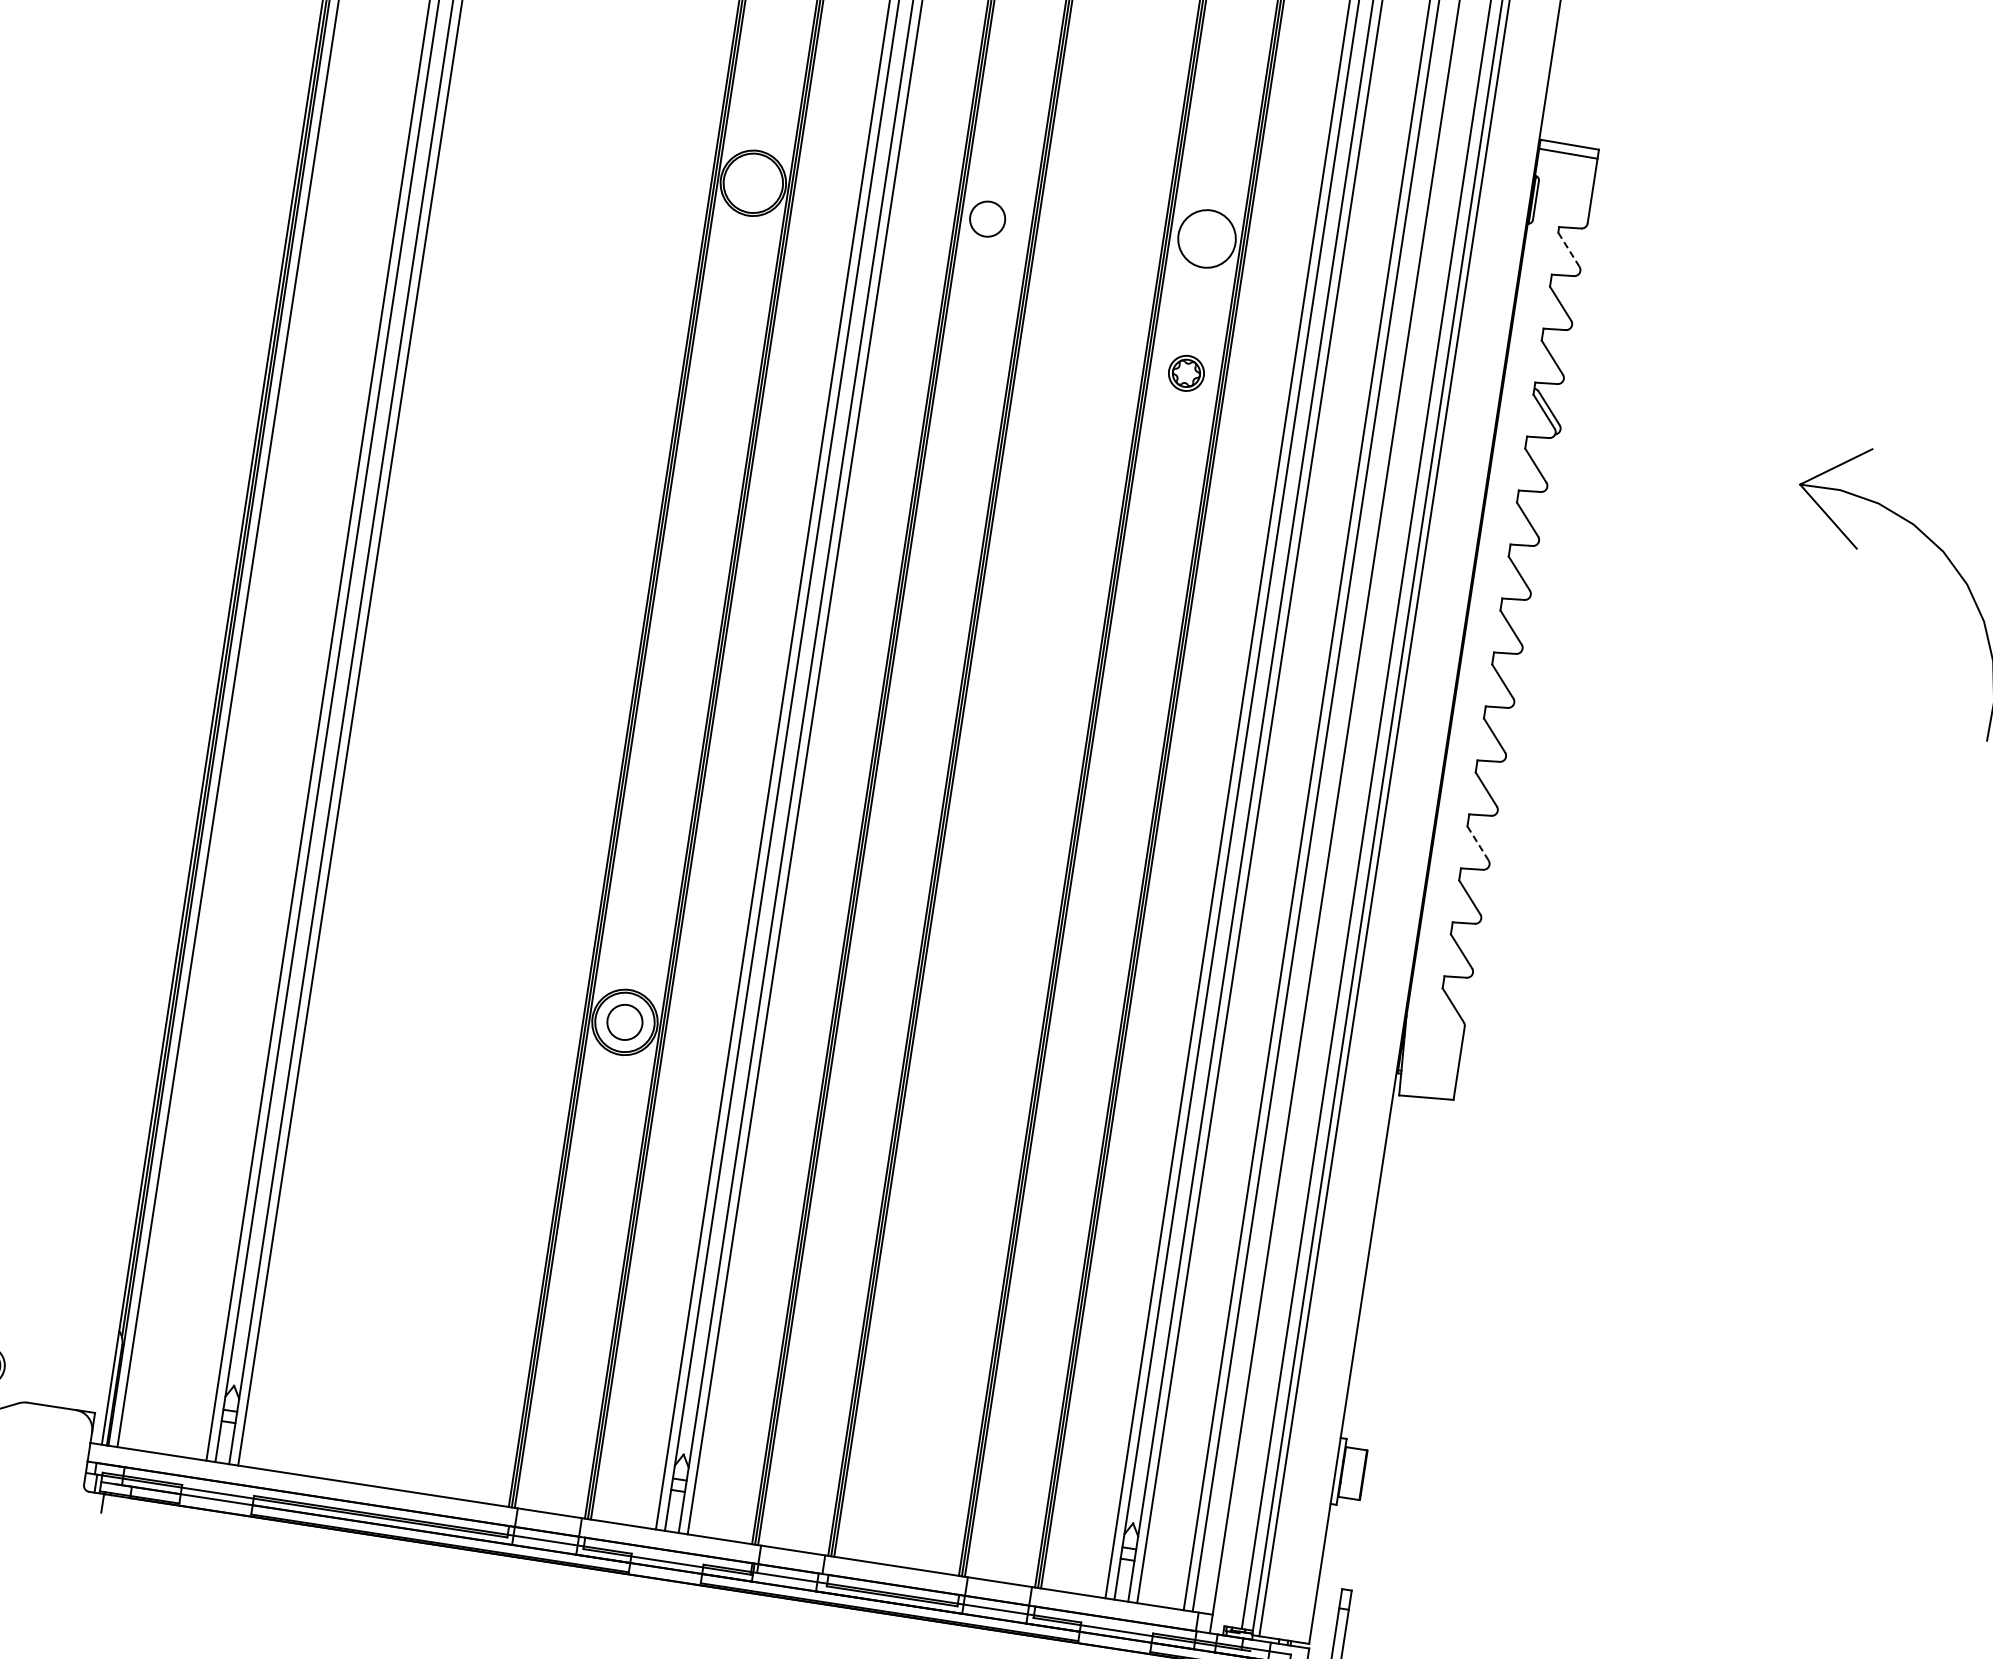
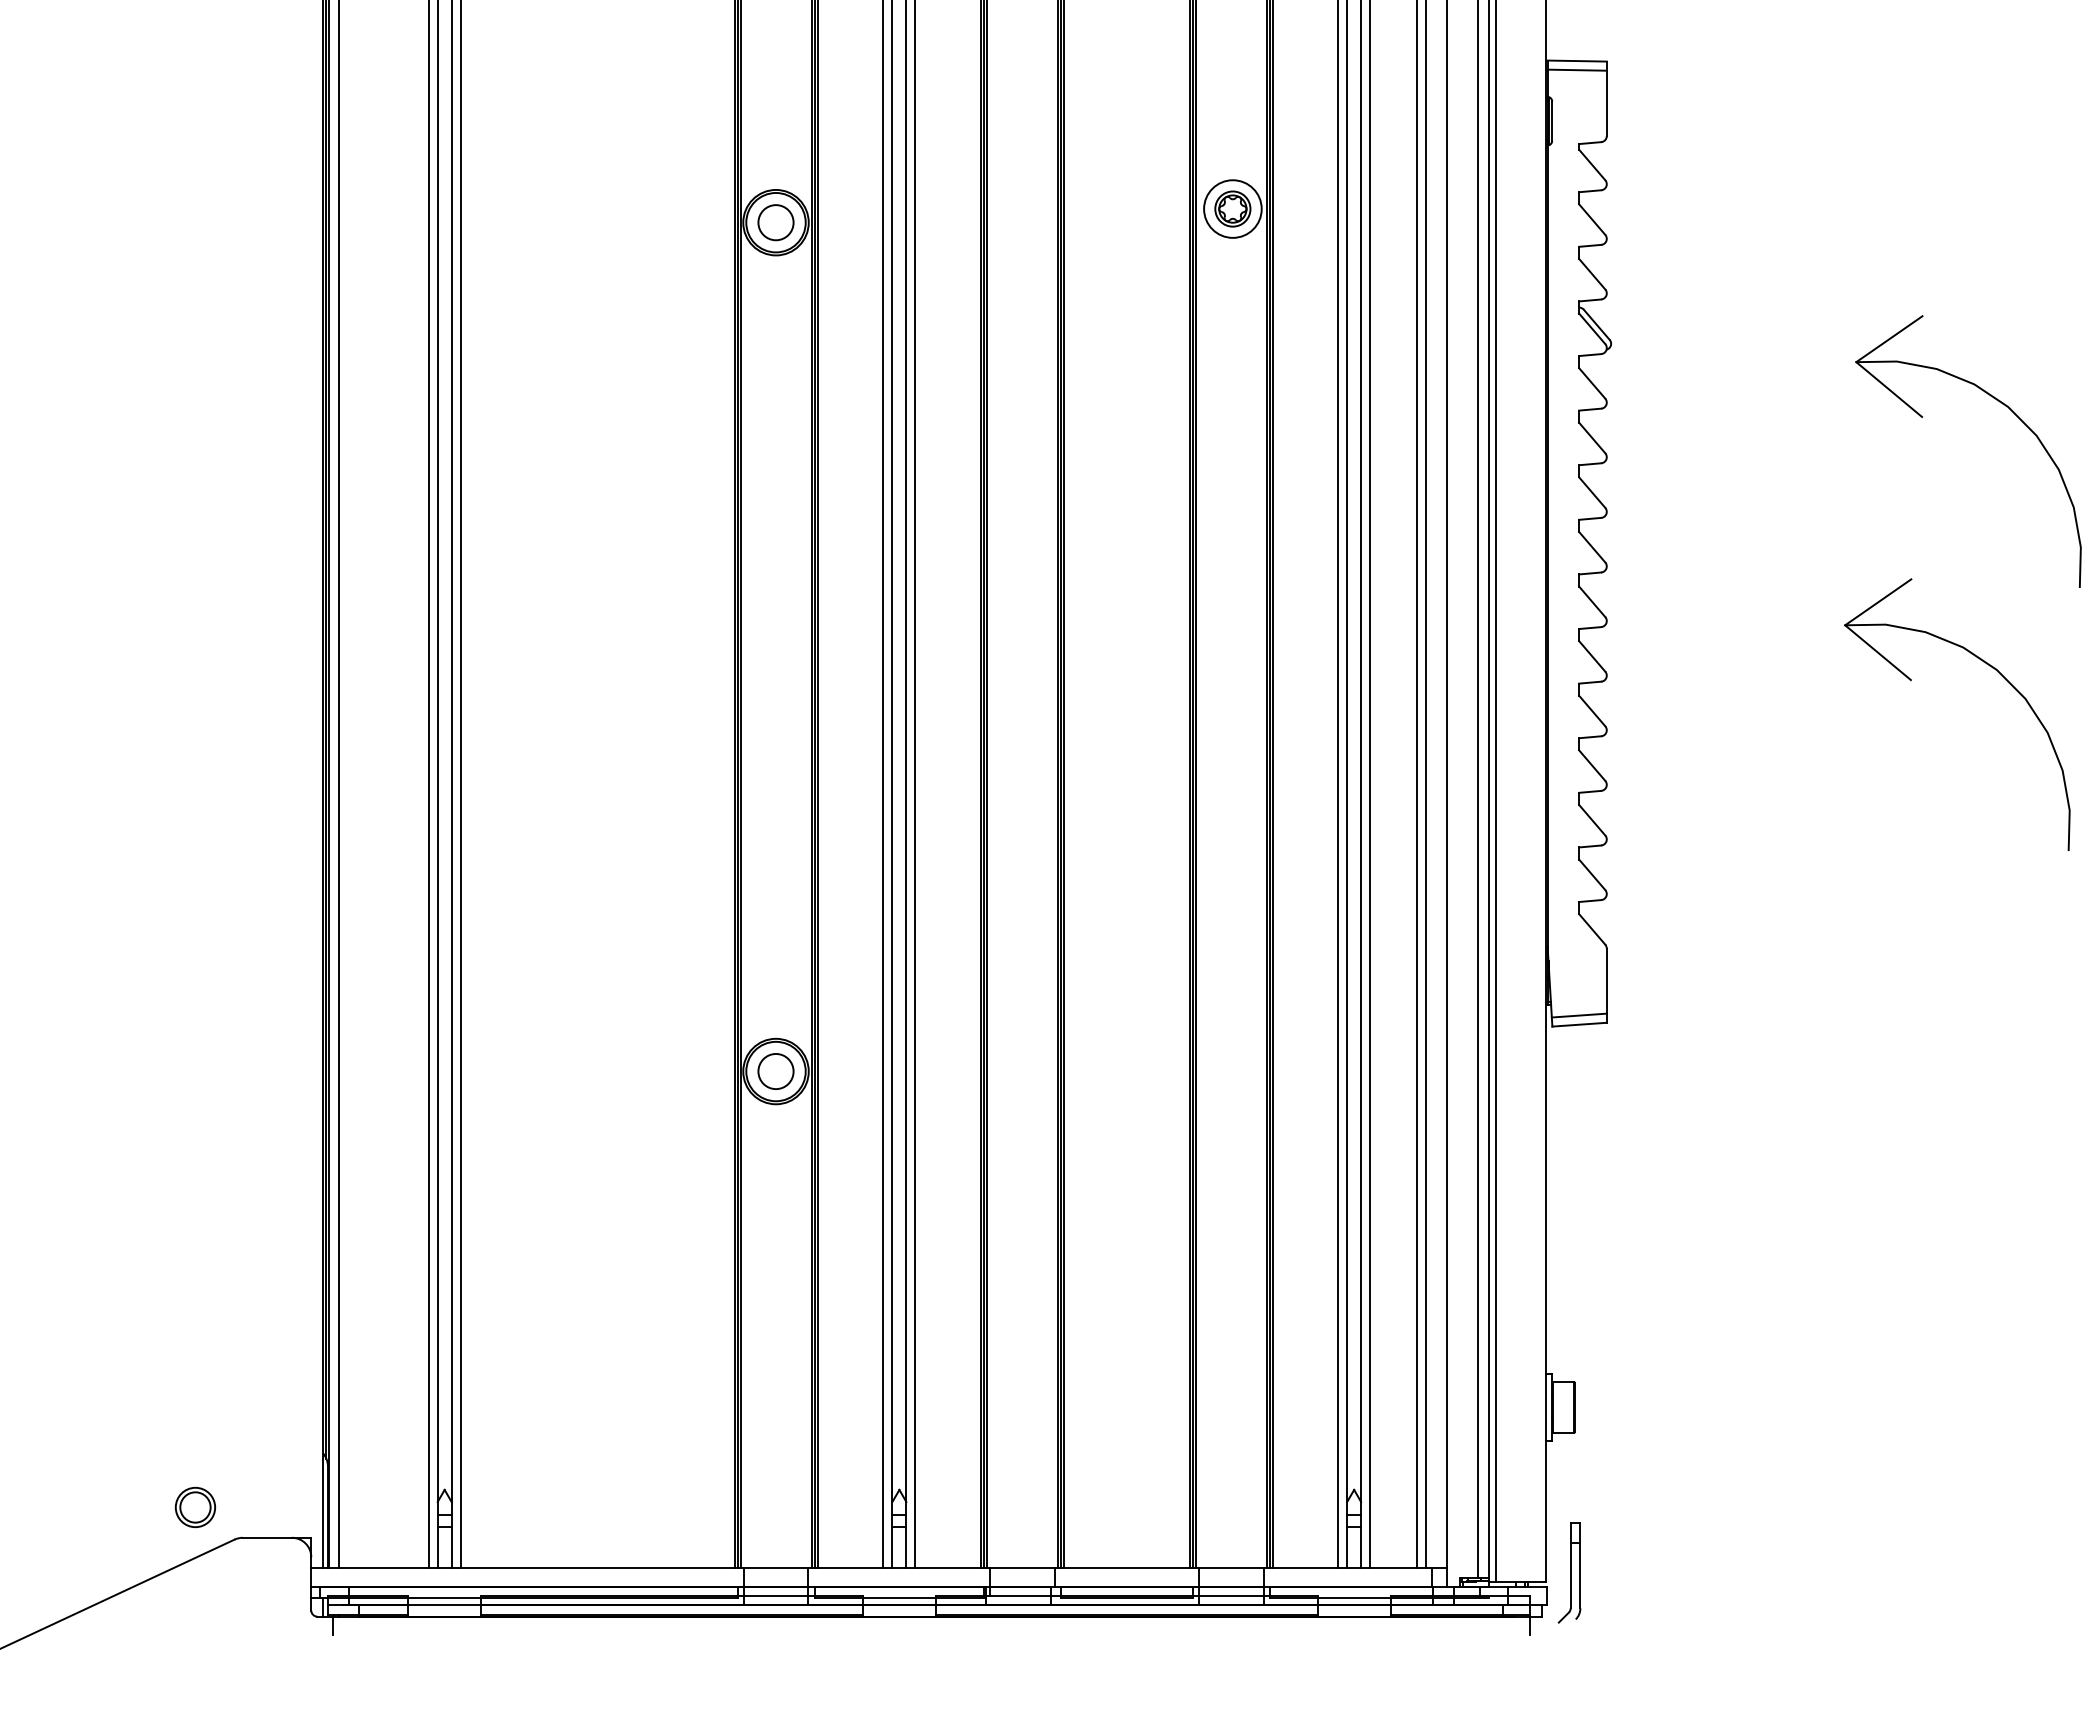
circle: (987, 218) -> (775, 222), moved
line: (1568, 249) -> (1591, 164), dashed -> solid
part: (1186, 372) -> (1232, 208), moved
part: (1806, 807) -> (1911, 680), added
line: (1477, 843) -> (1591, 765), dashed -> solid
line: (1426, 1088) -> (1578, 1015), added

